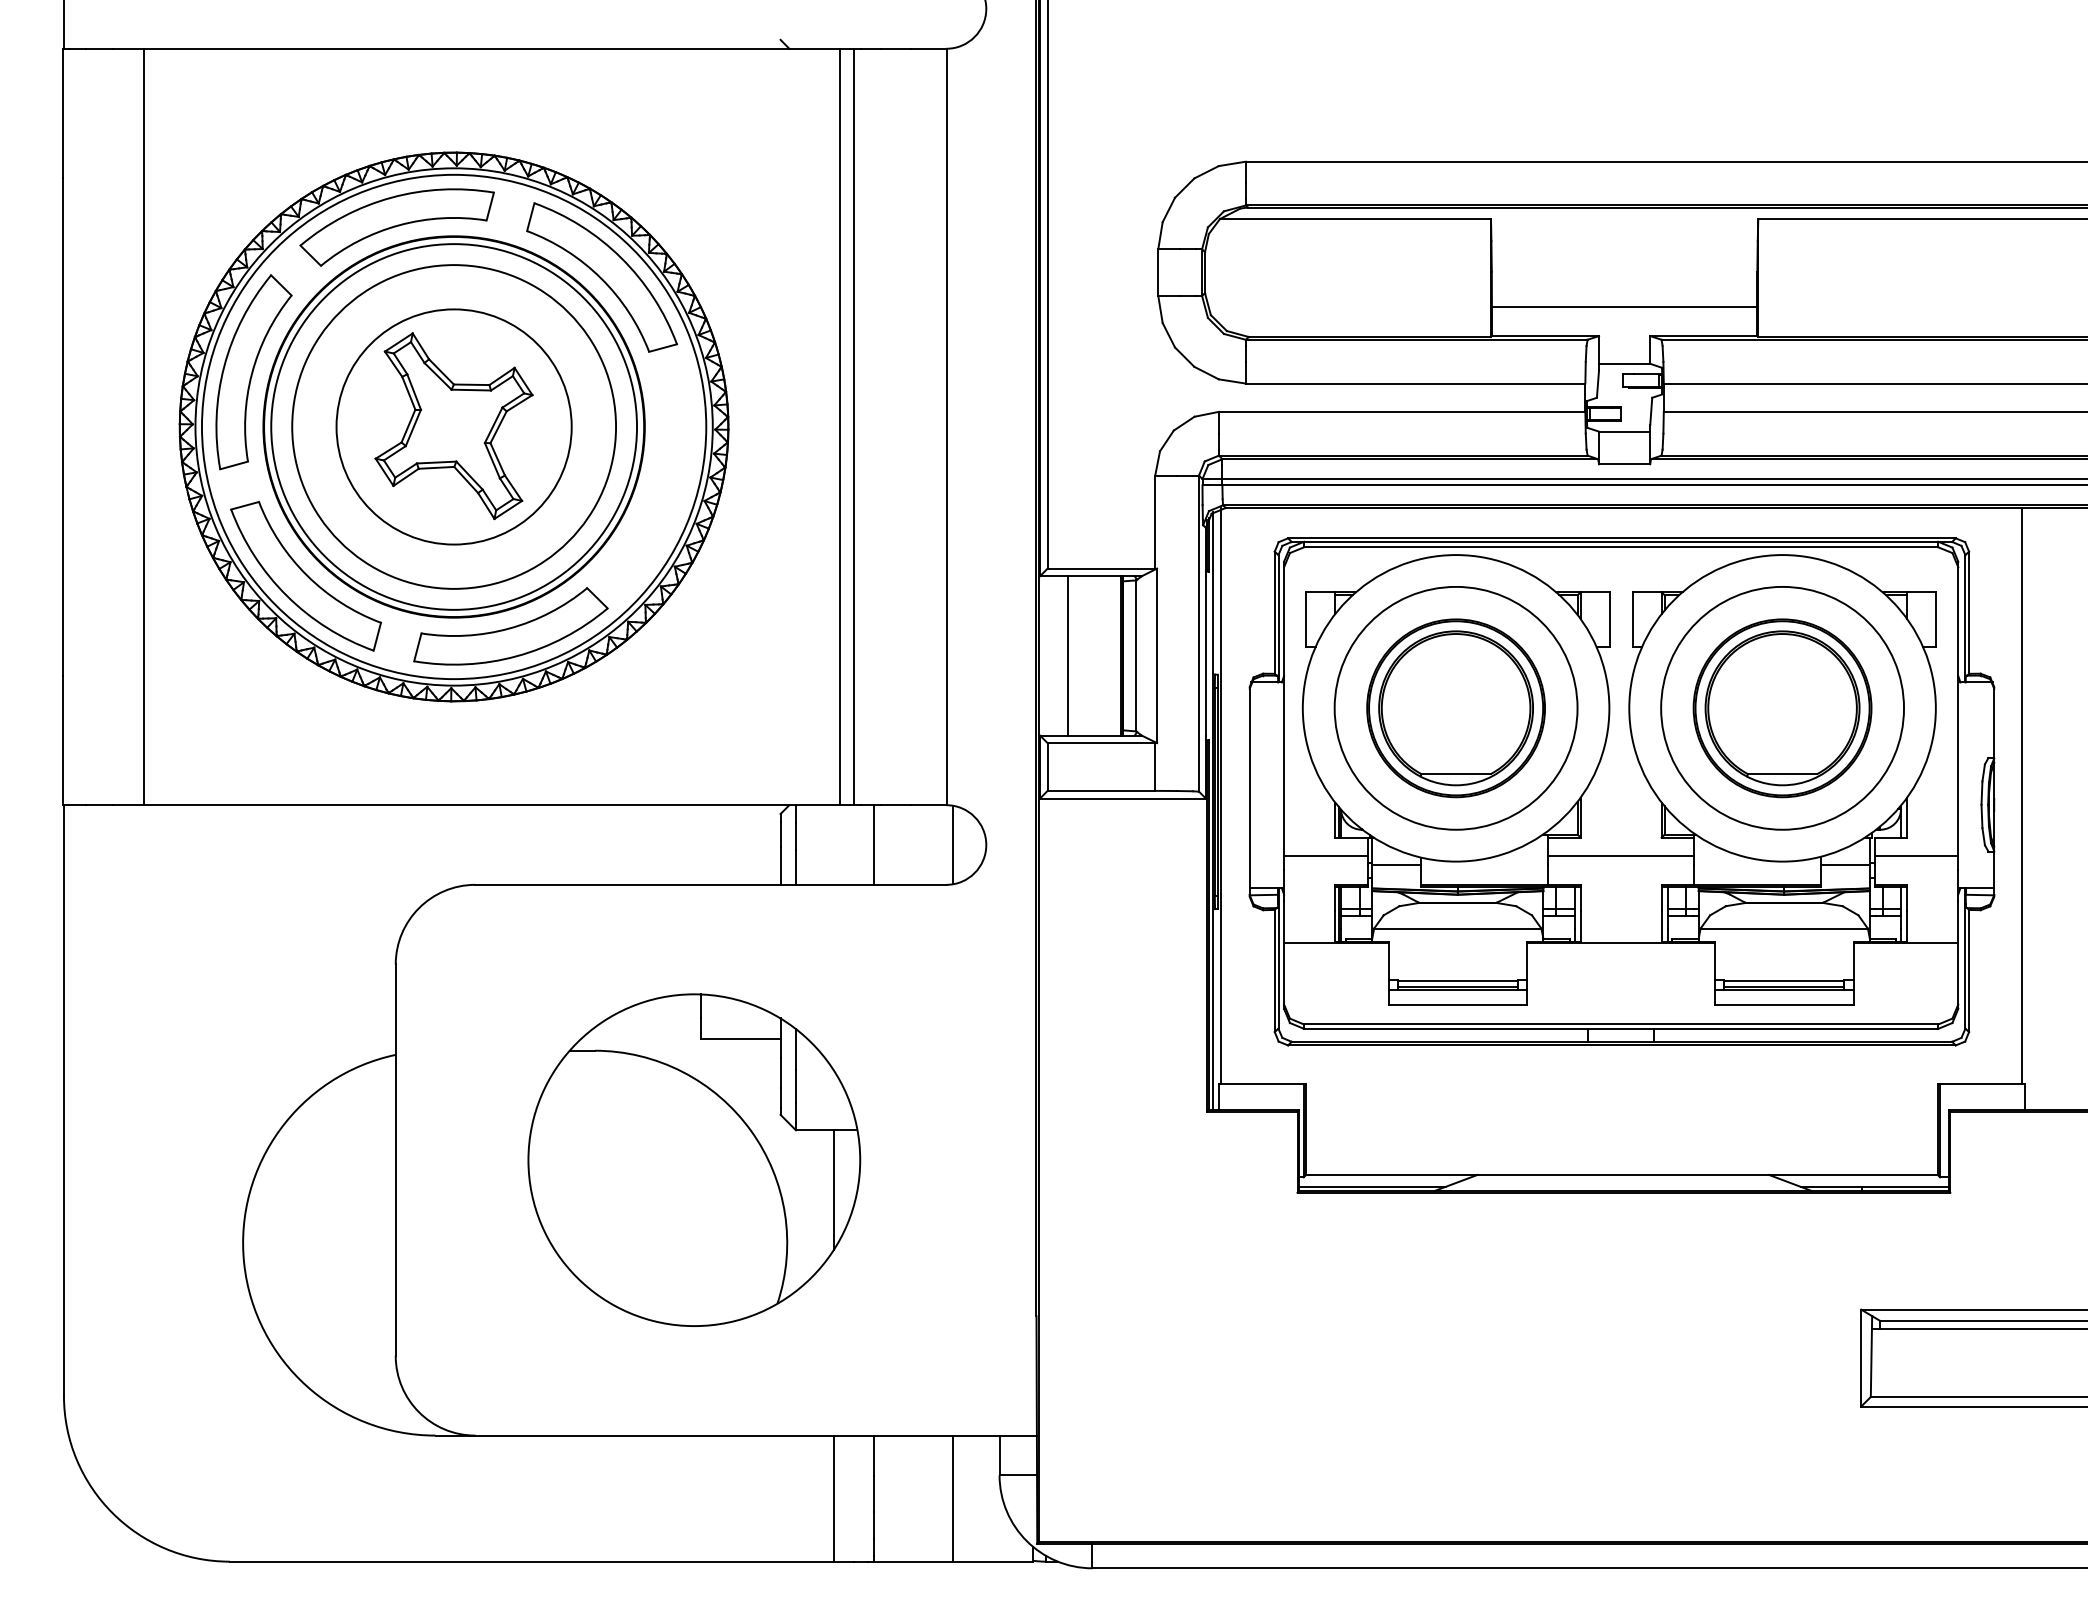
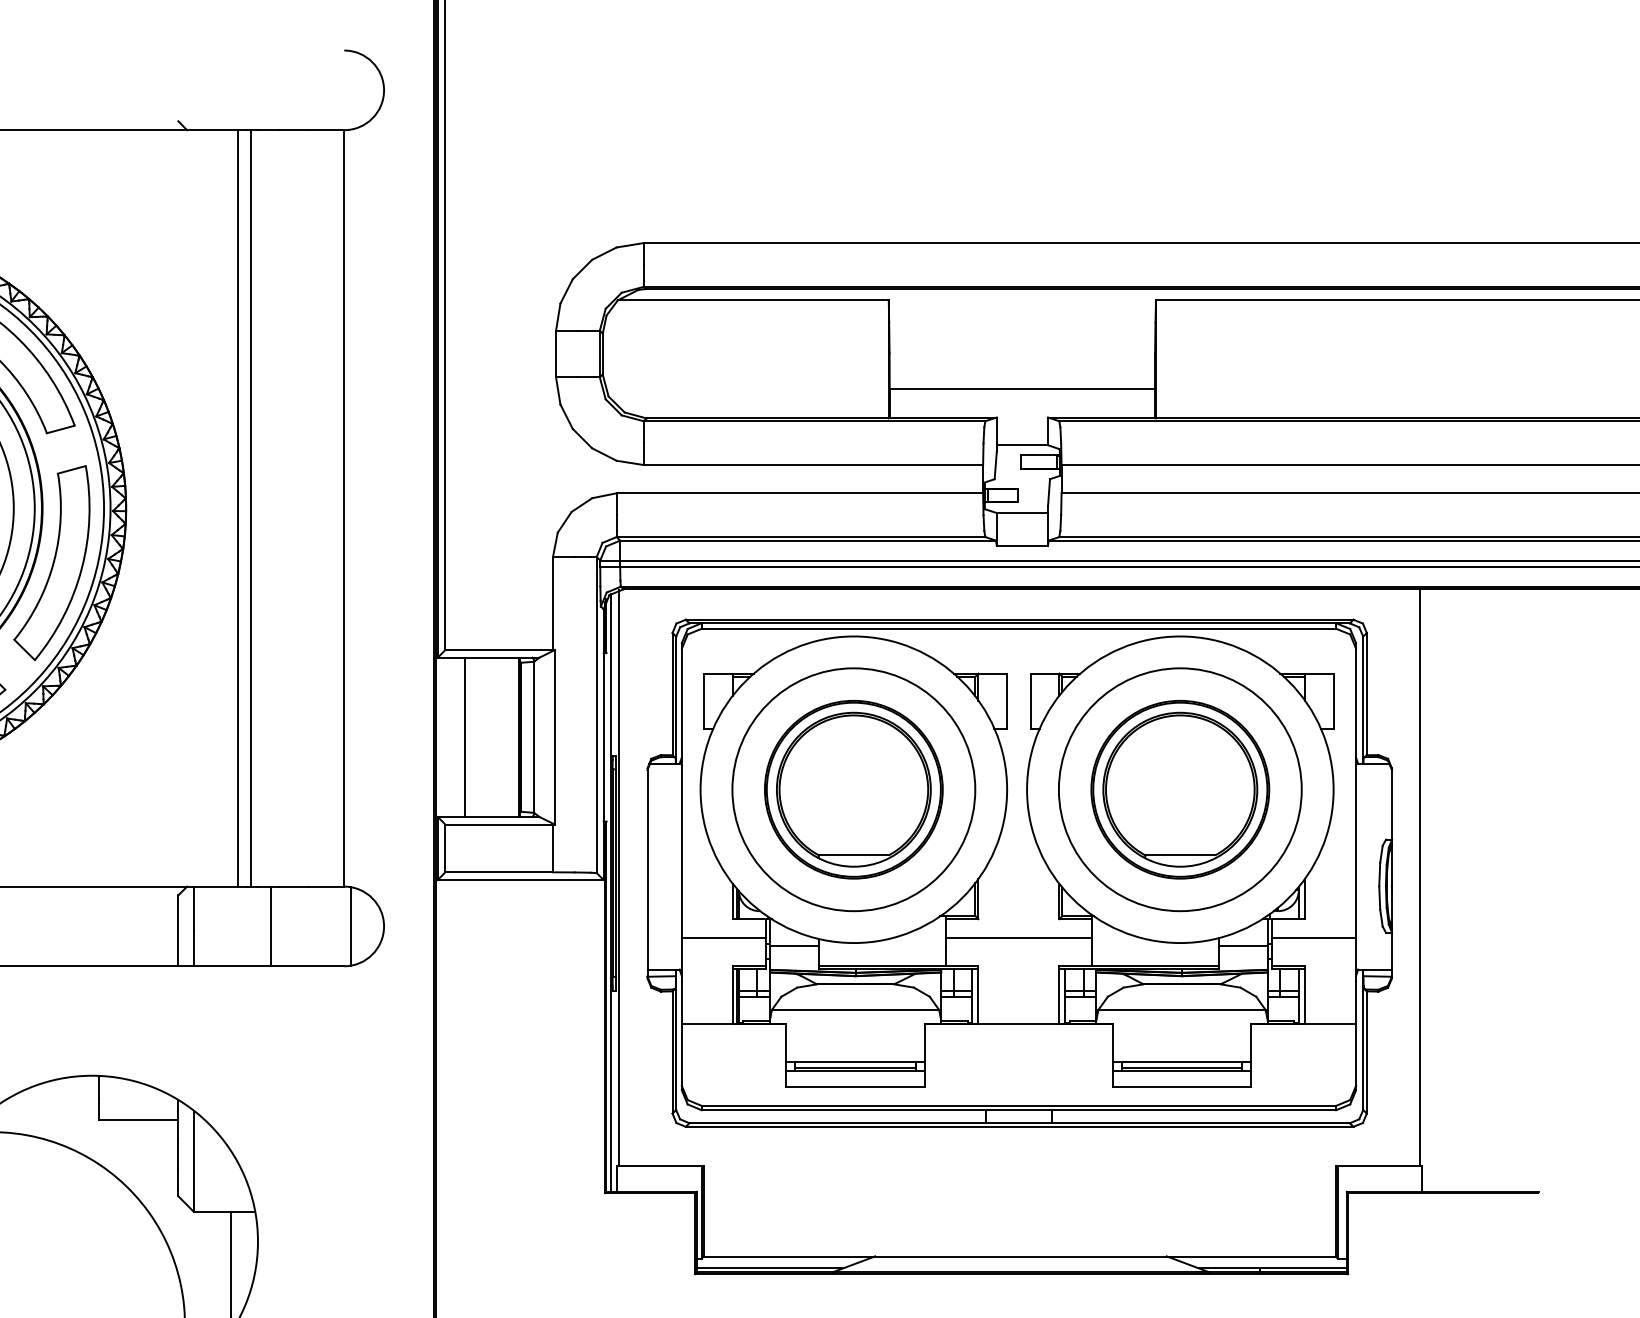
part: (653, 481) -> (51, 562), added

